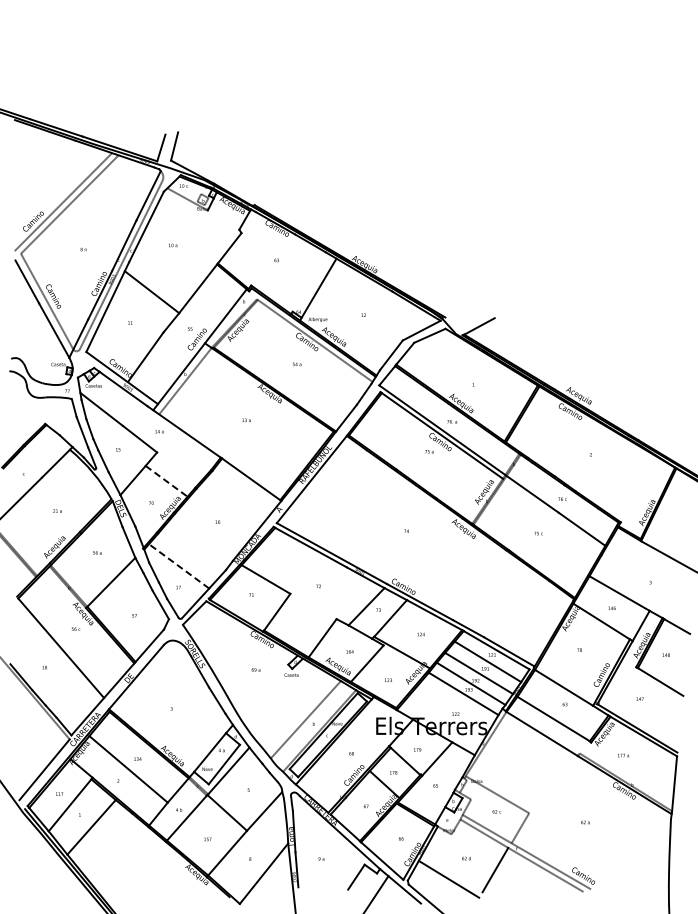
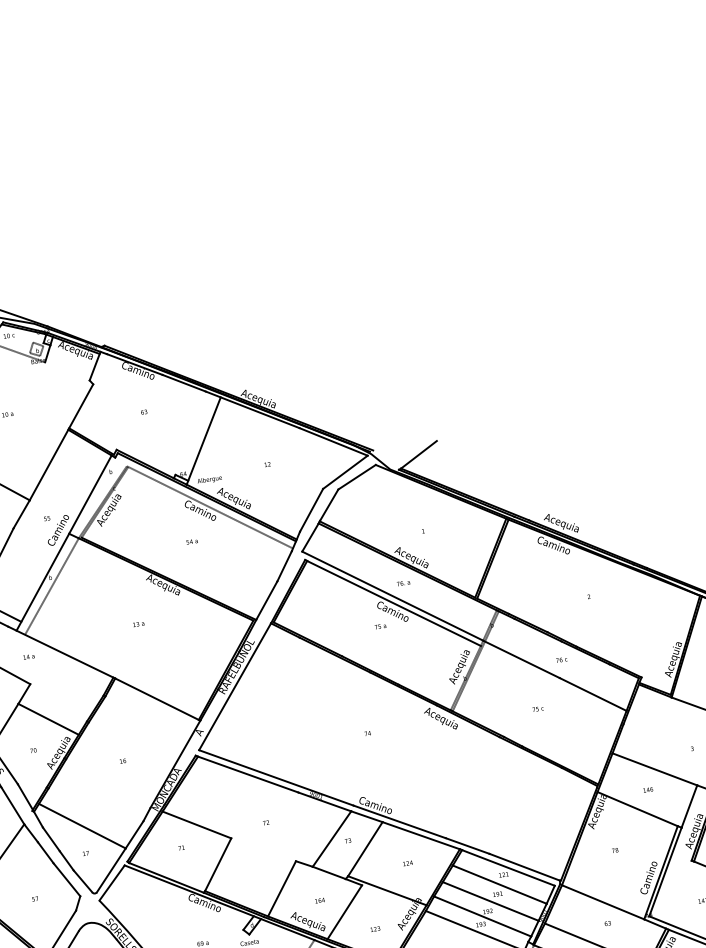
line: (167, 481) -> (49, 719), dashed -> solid
line: (178, 566) -> (81, 826), dashed -> solid

